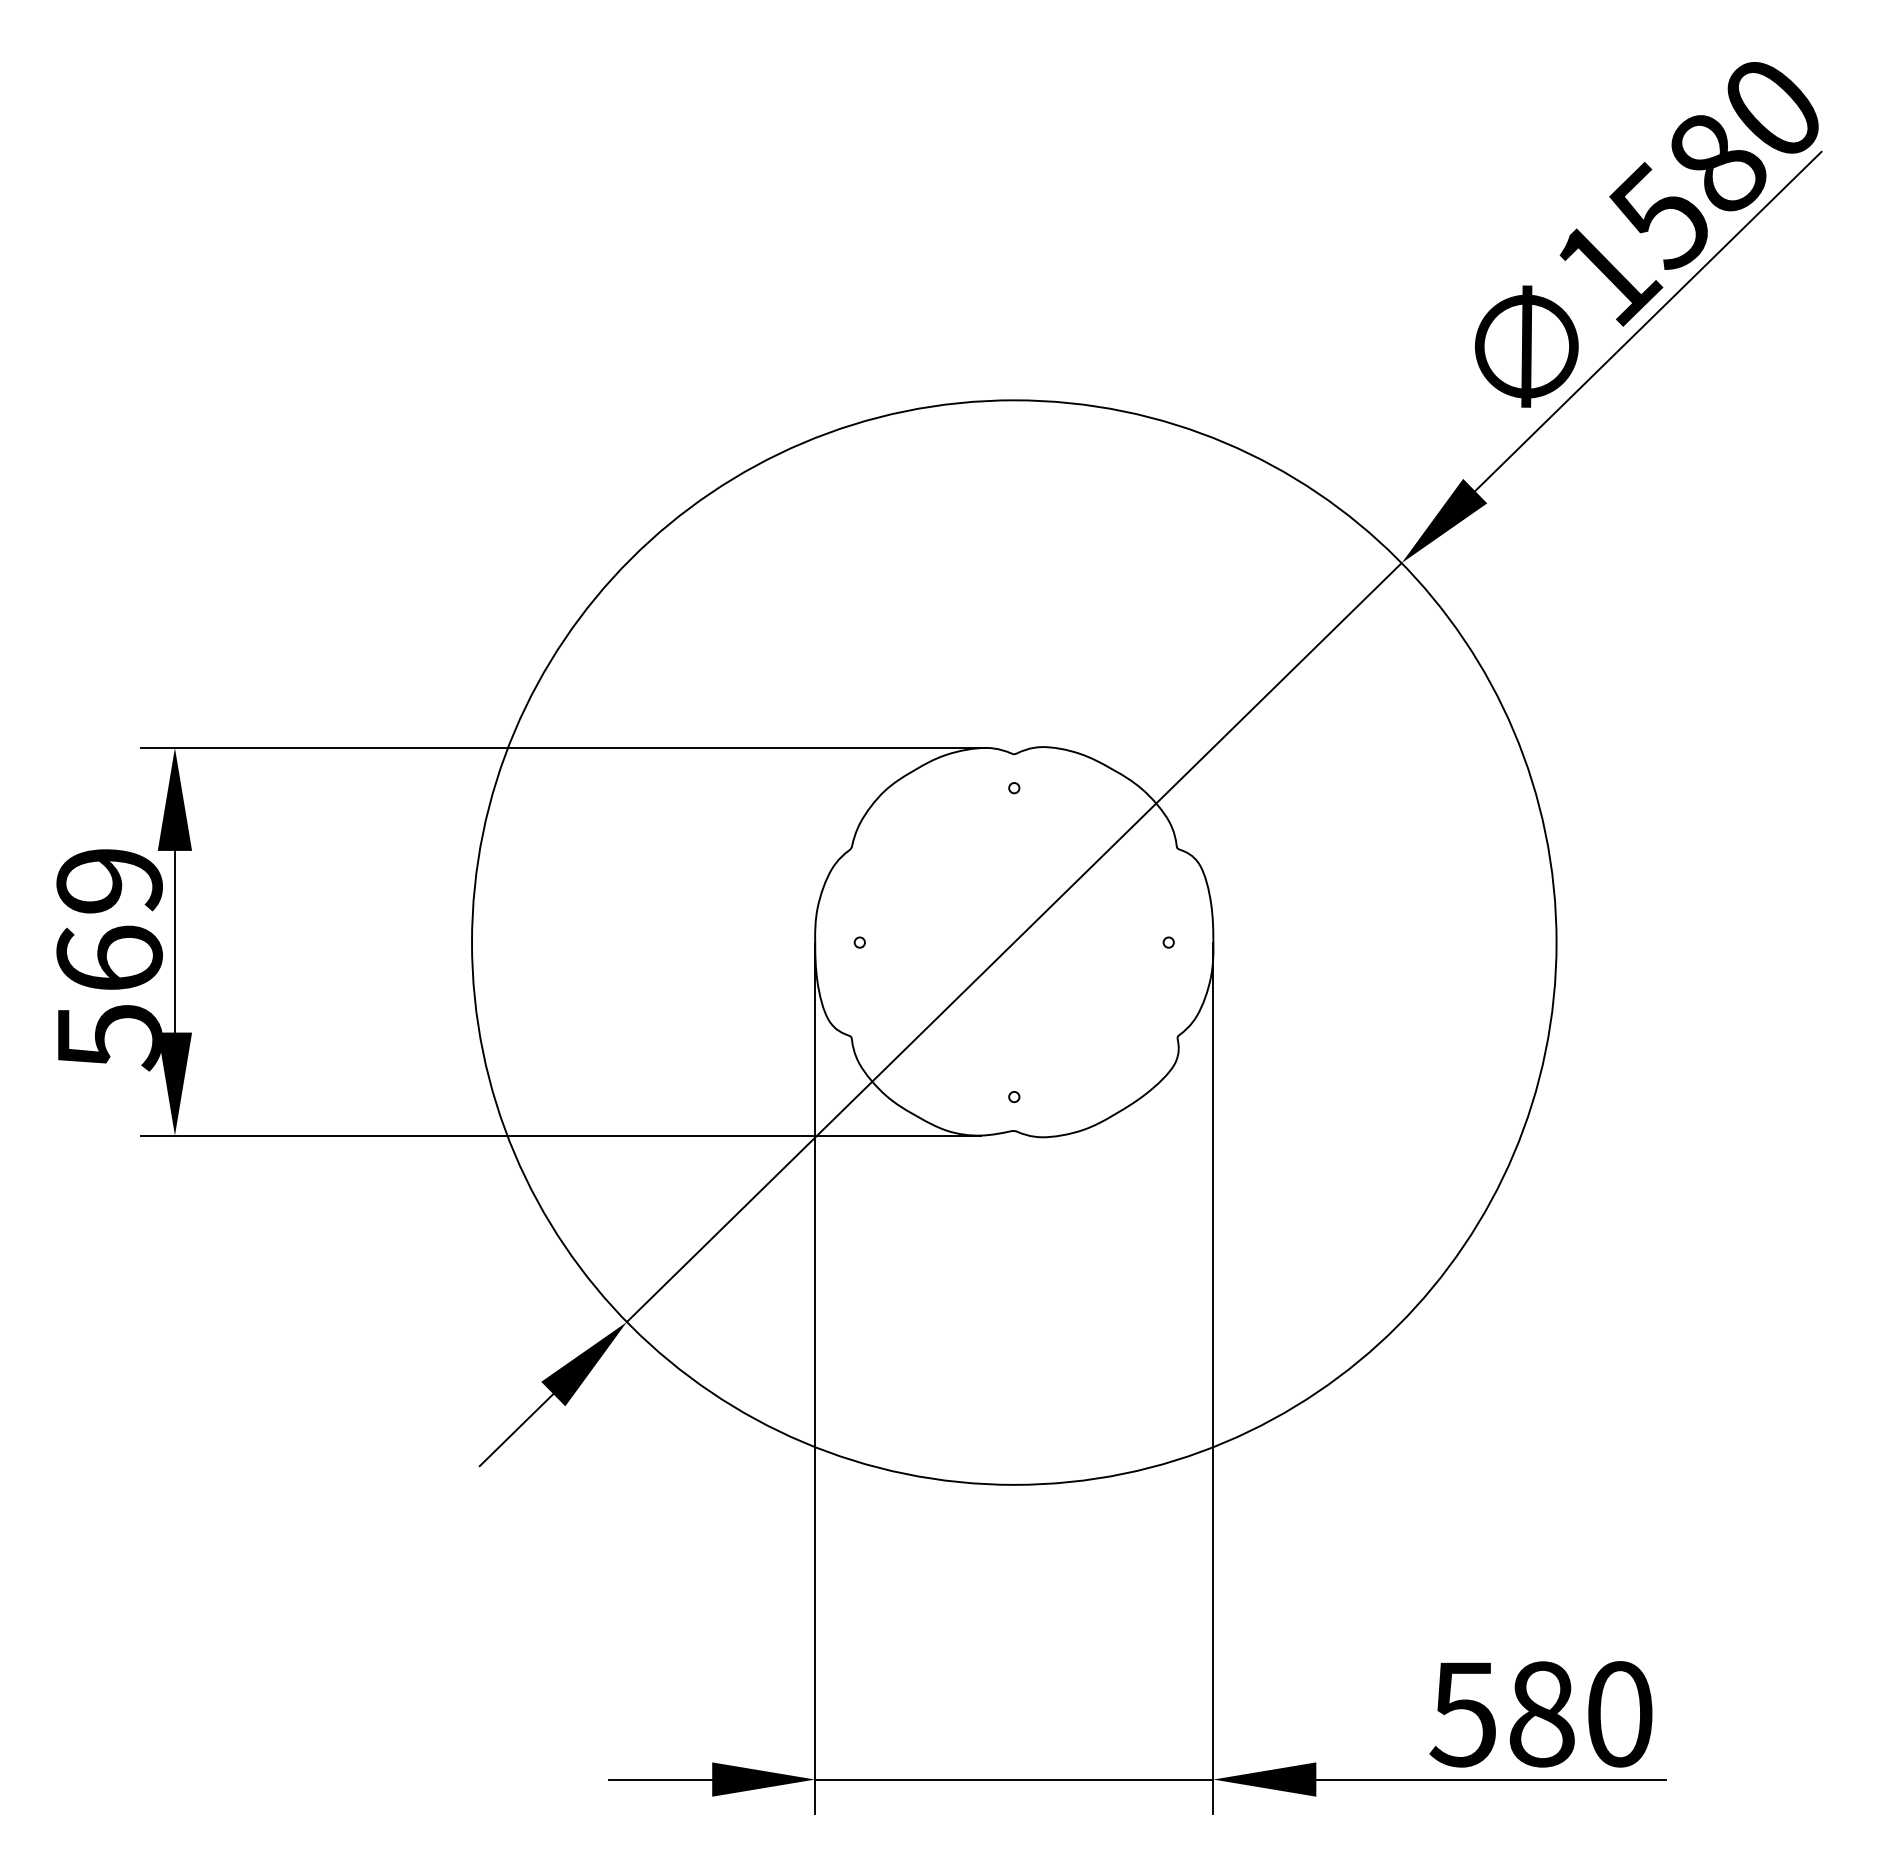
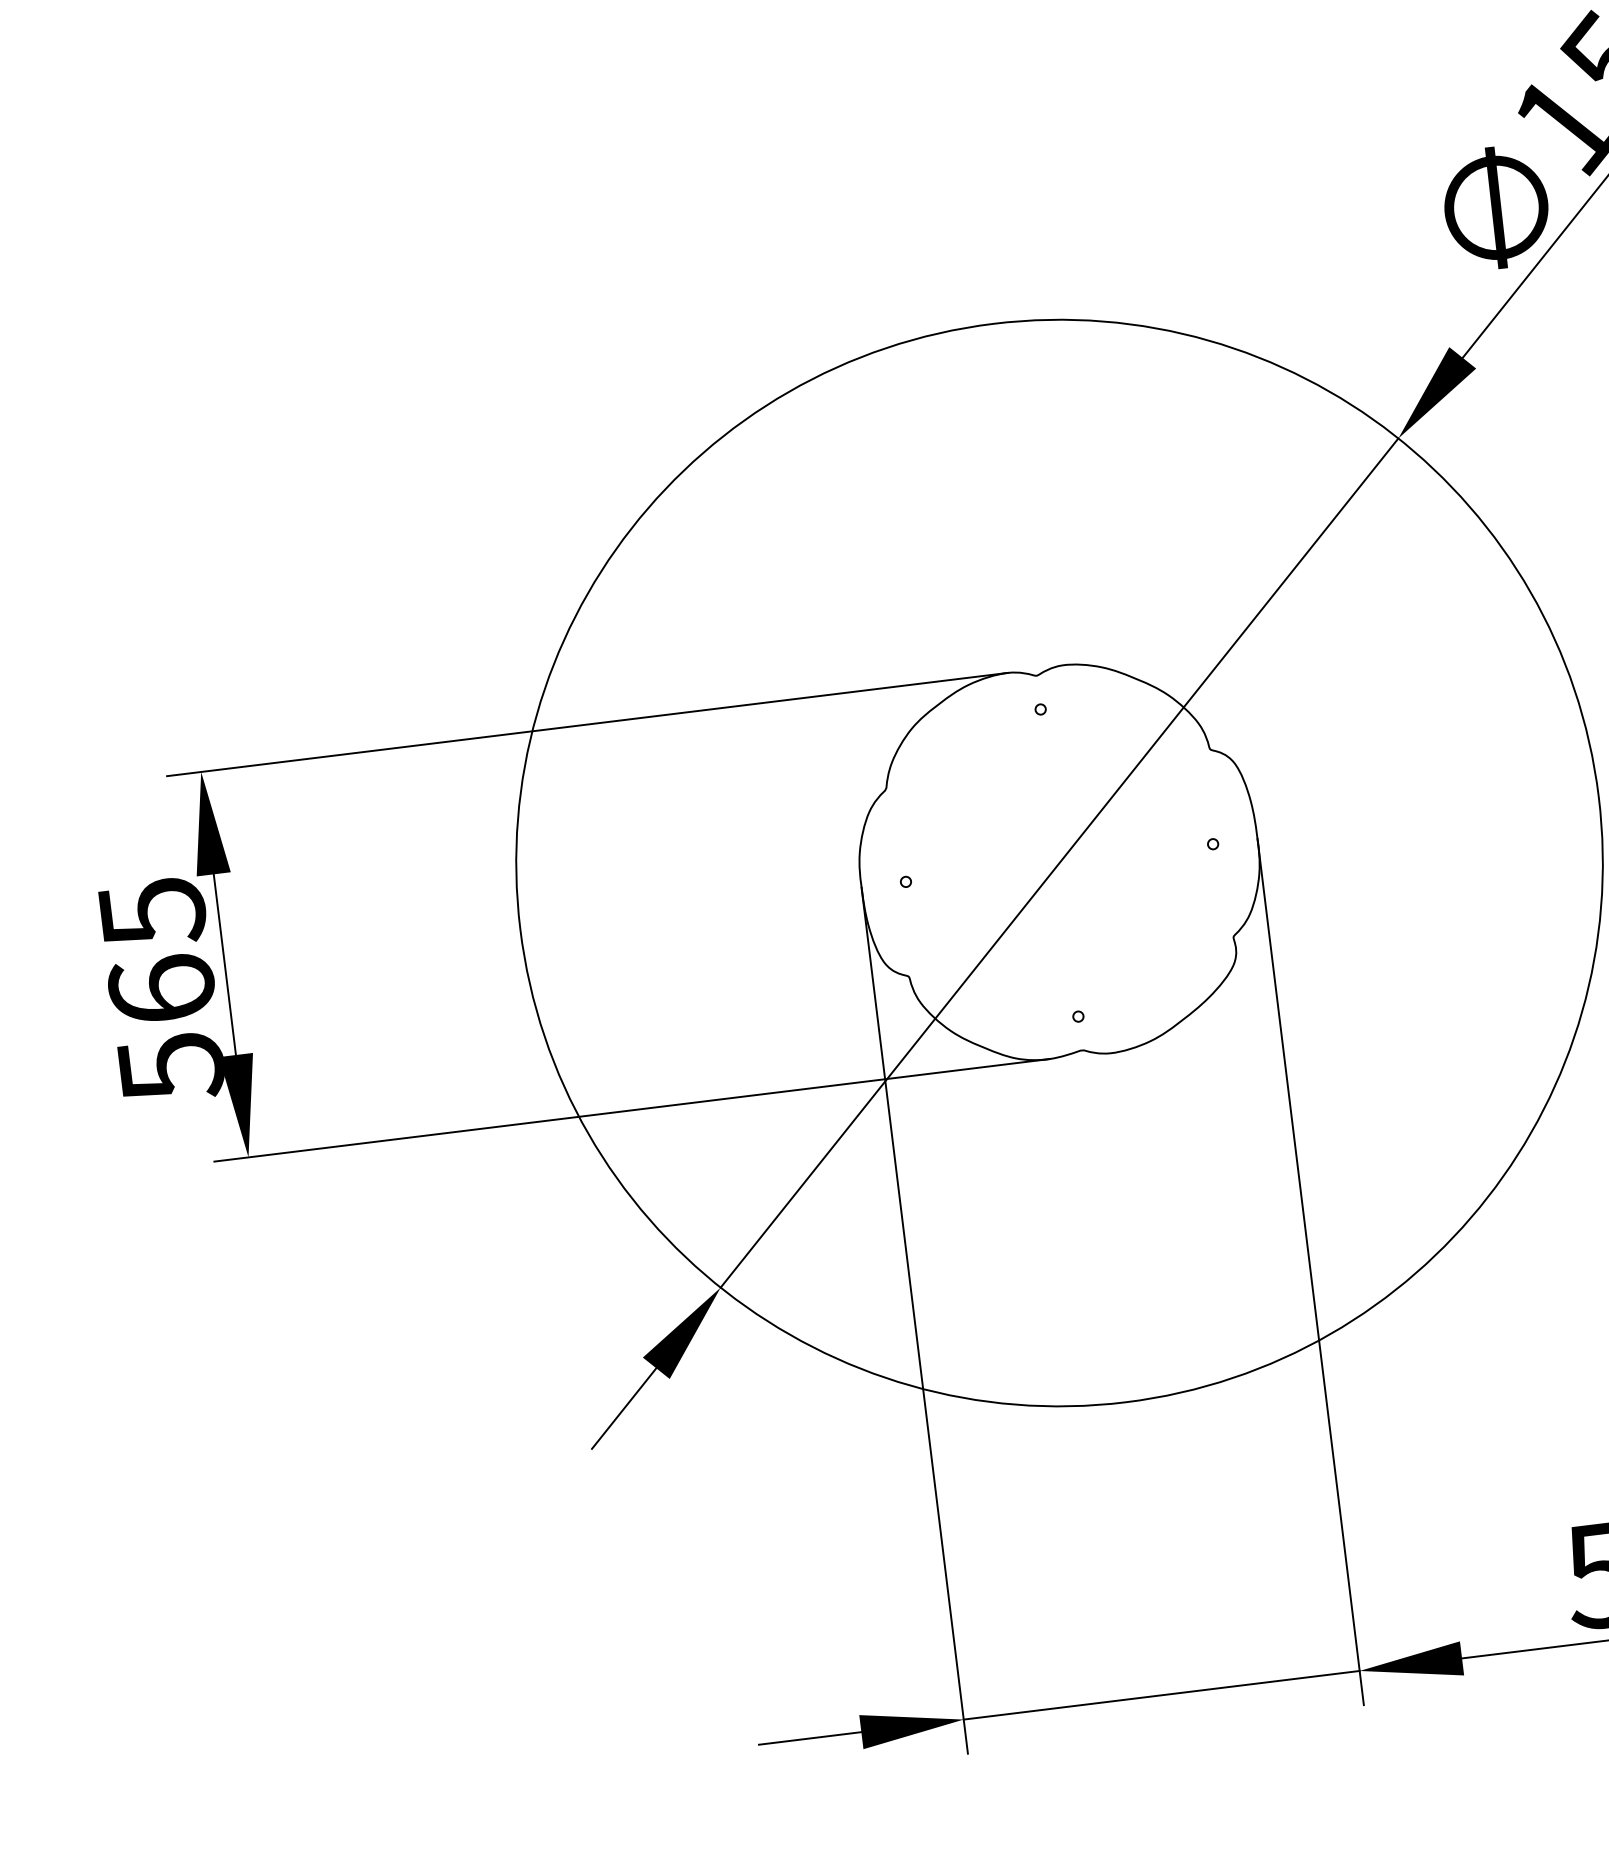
text: (109, 882) -> (152, 913), 569 -> 565

